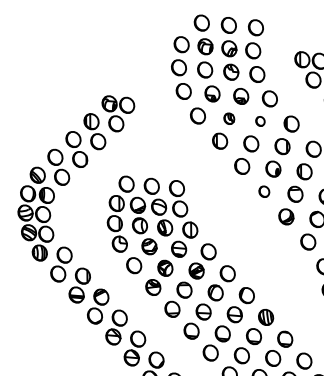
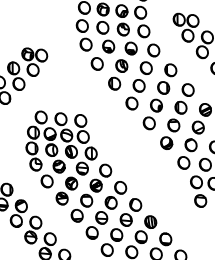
part: (229, 118) -> (122, 65), size x1.43
part: (260, 121) -> (146, 68), size x1.67
part: (264, 191) -> (149, 123), size x1.43

